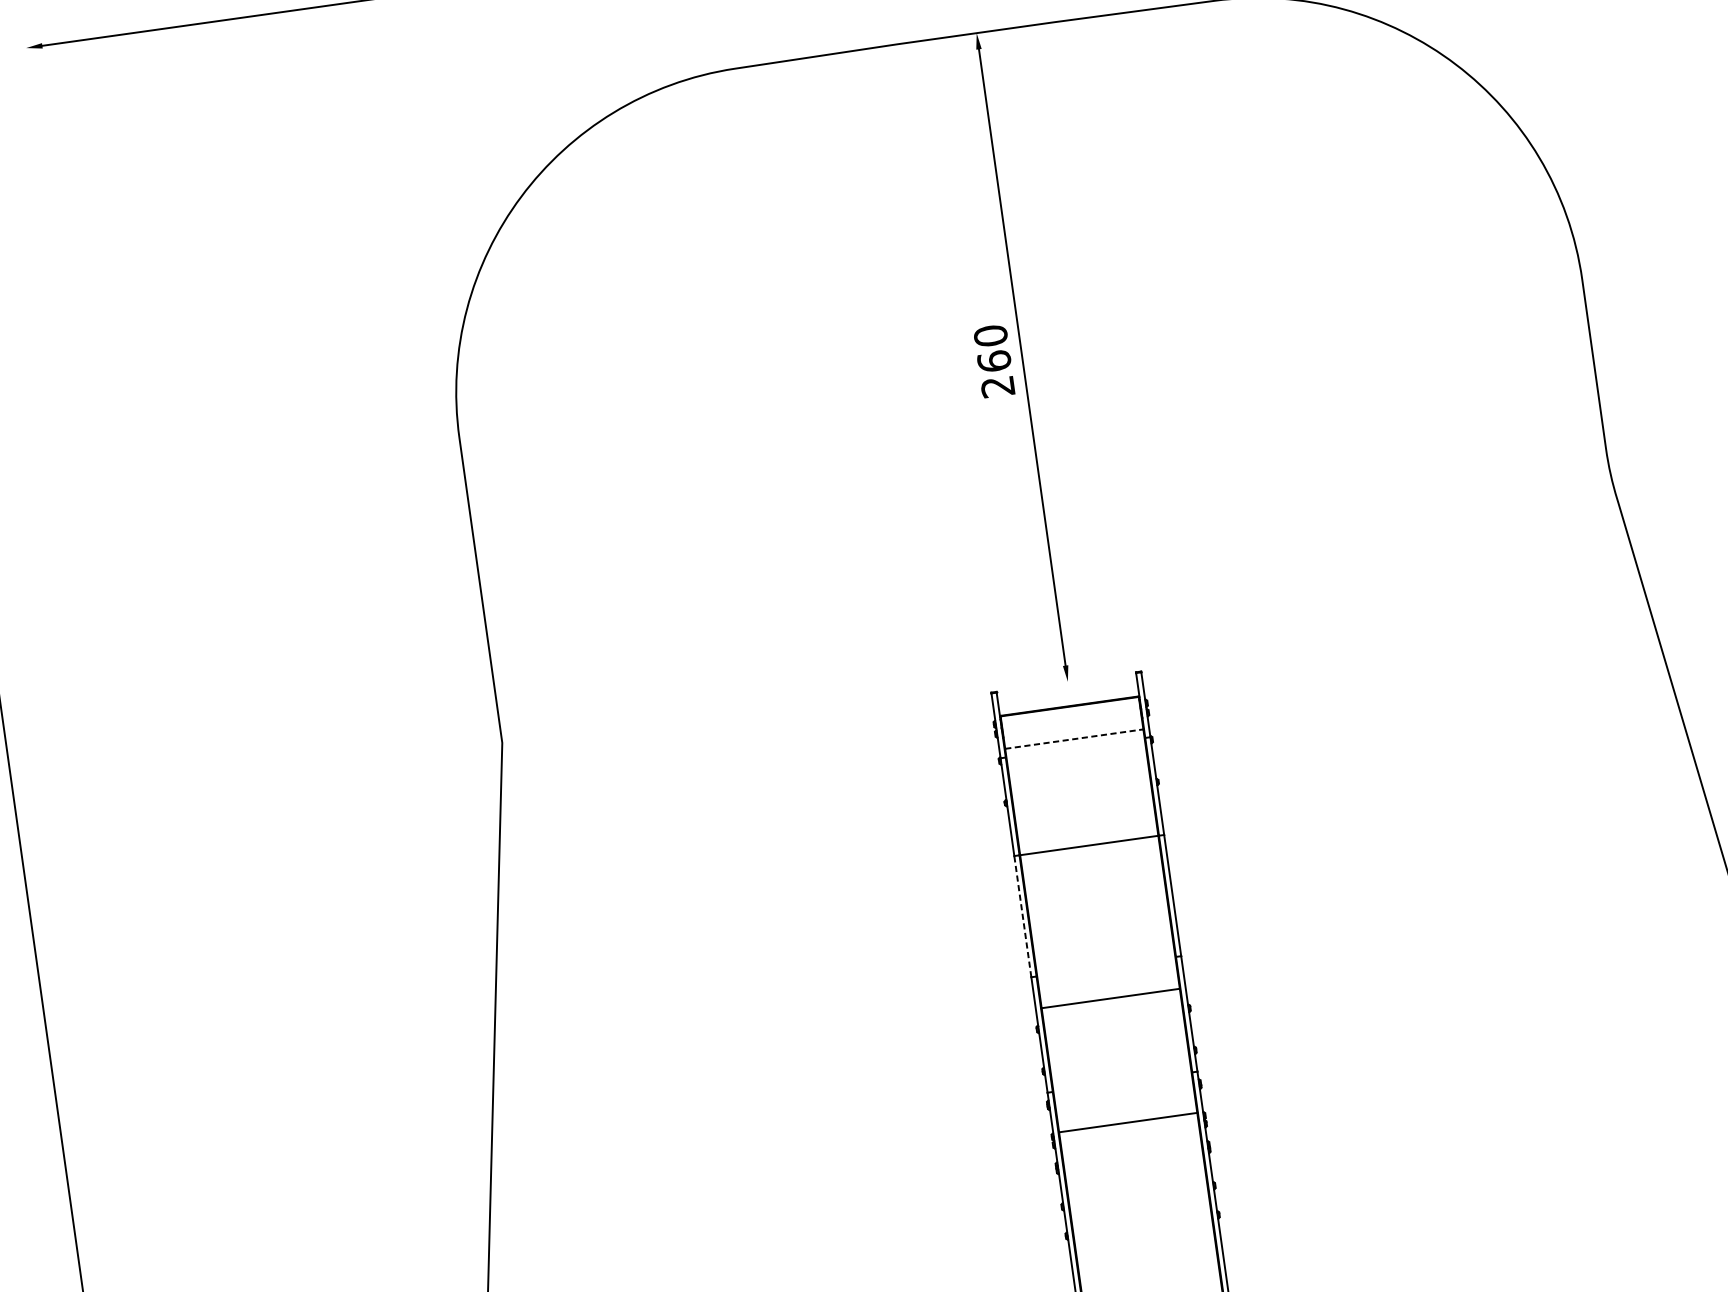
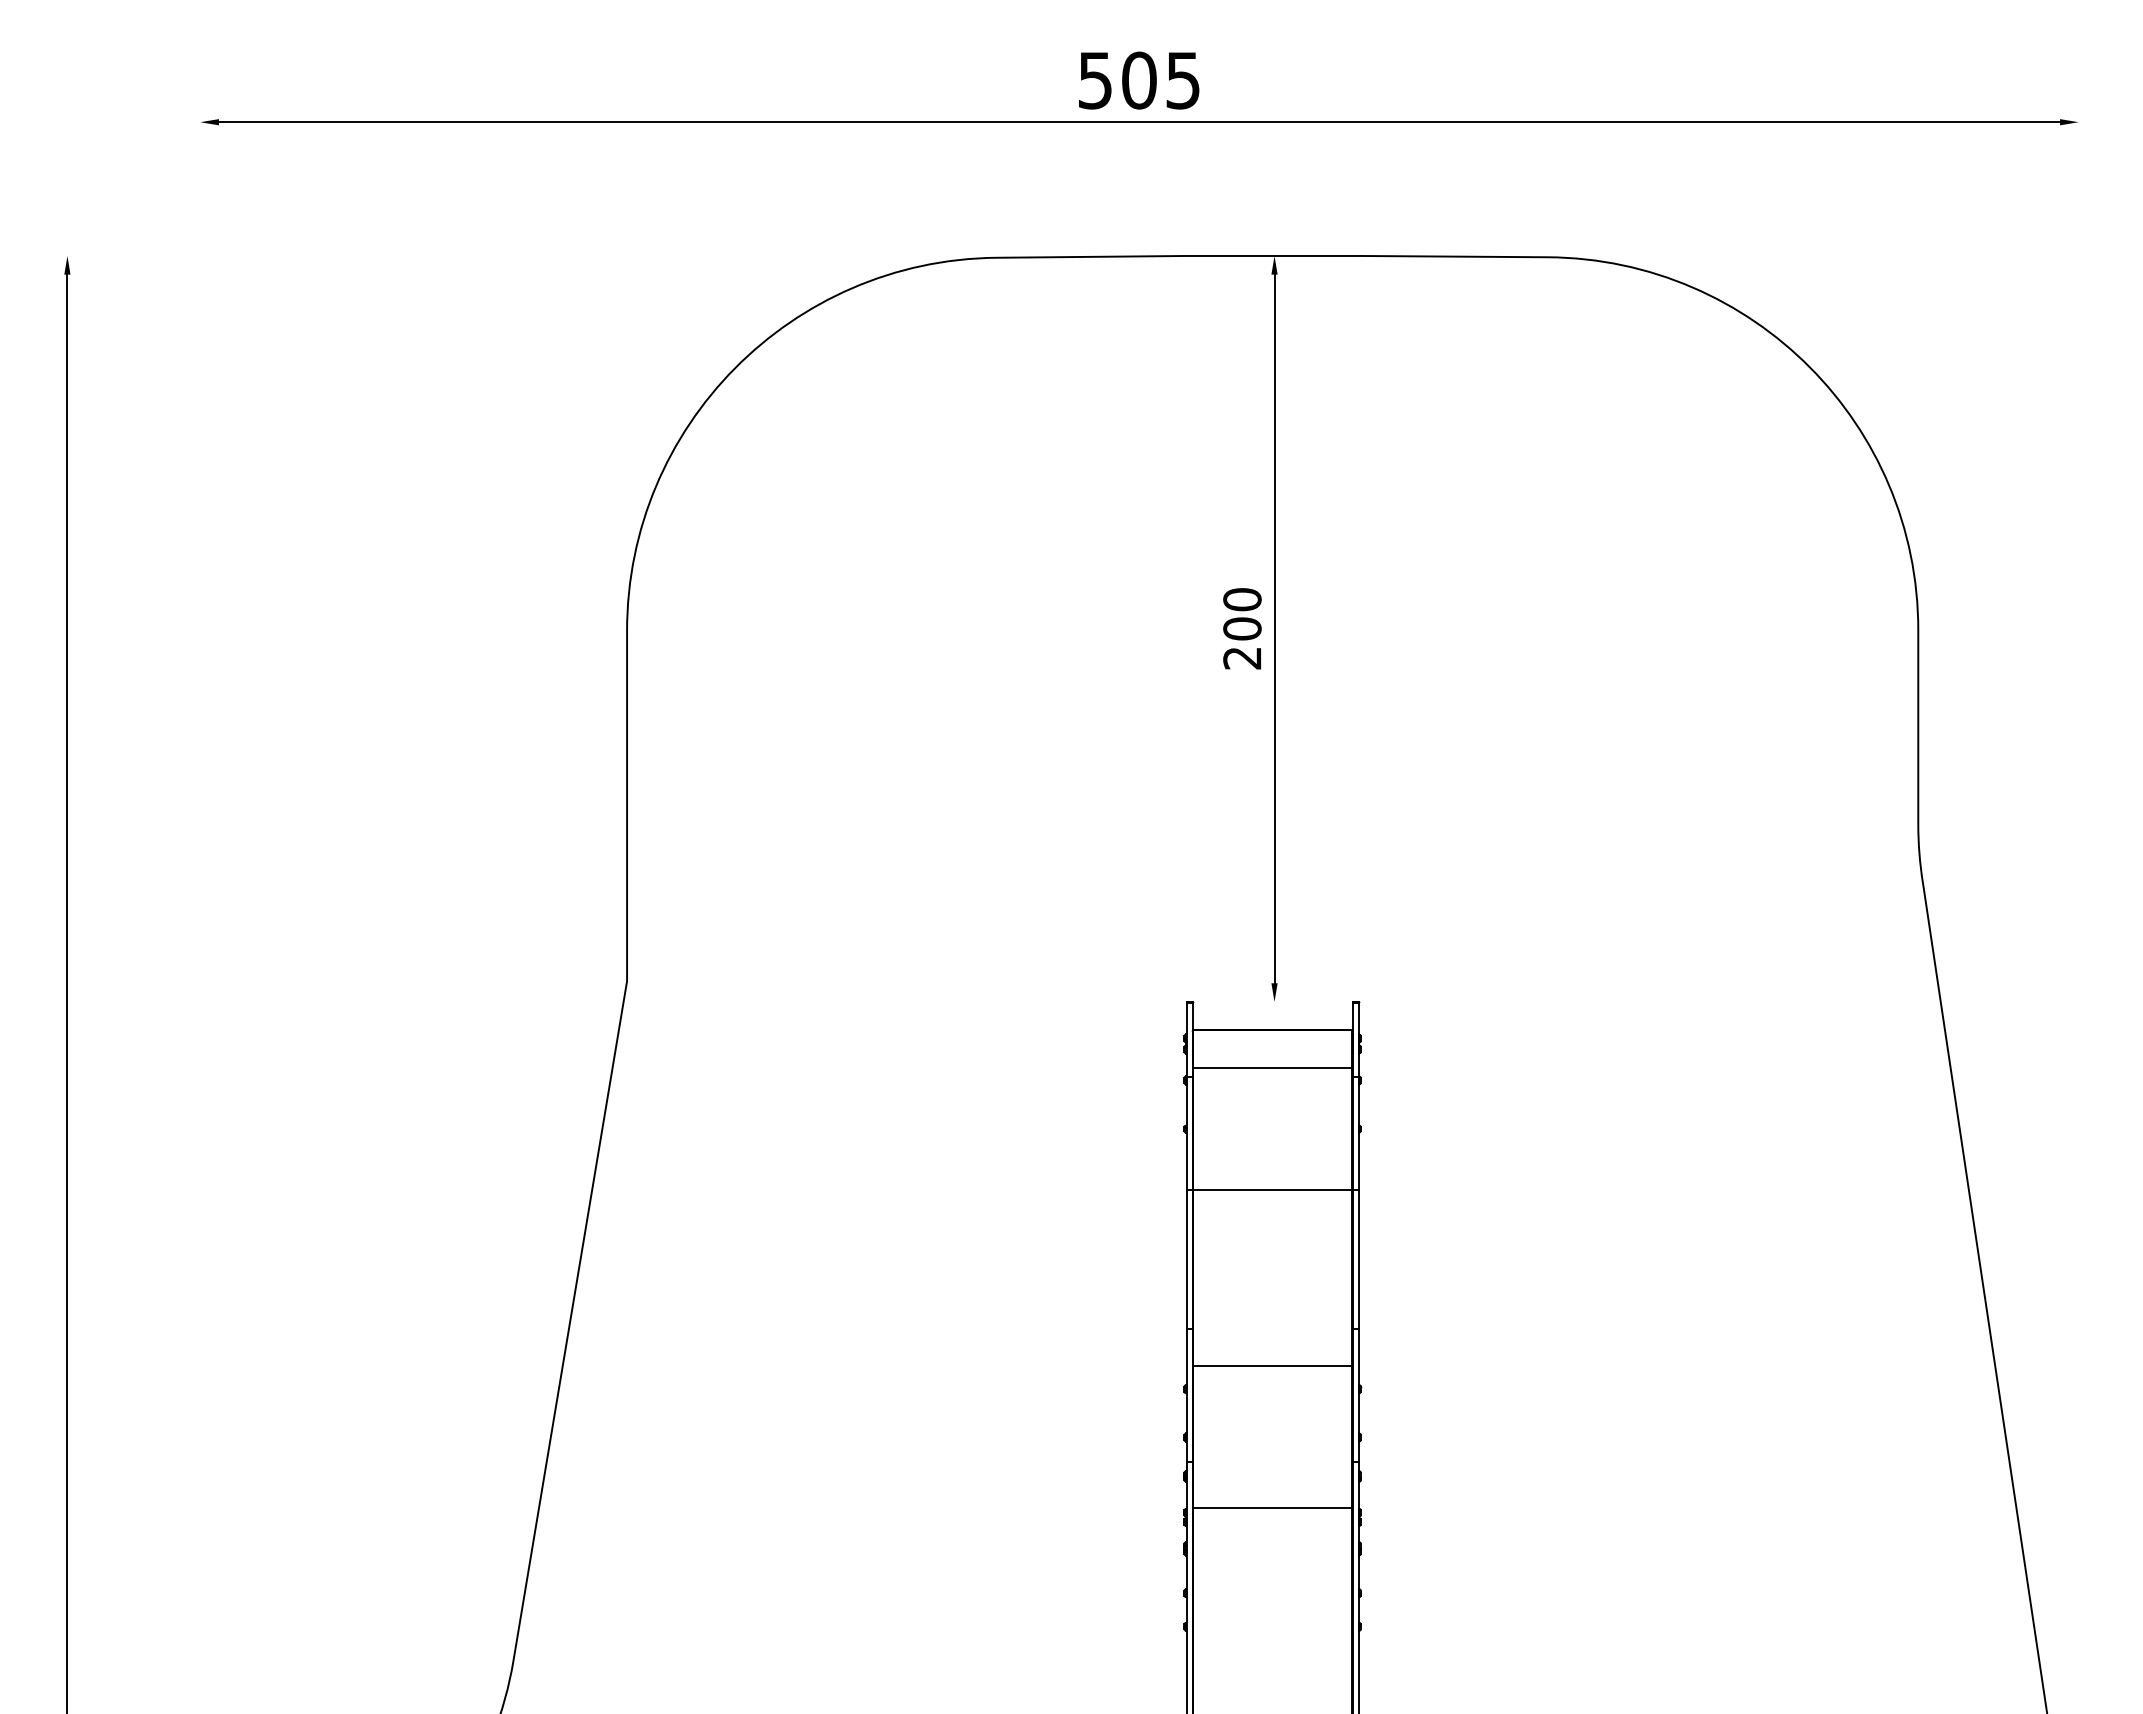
text: (994, 361) -> (1242, 628), 260 -> 200
line: (1075, 739) -> (1273, 1067), dashed -> solid
line: (1022, 916) -> (1186, 1259), dashed -> solid

